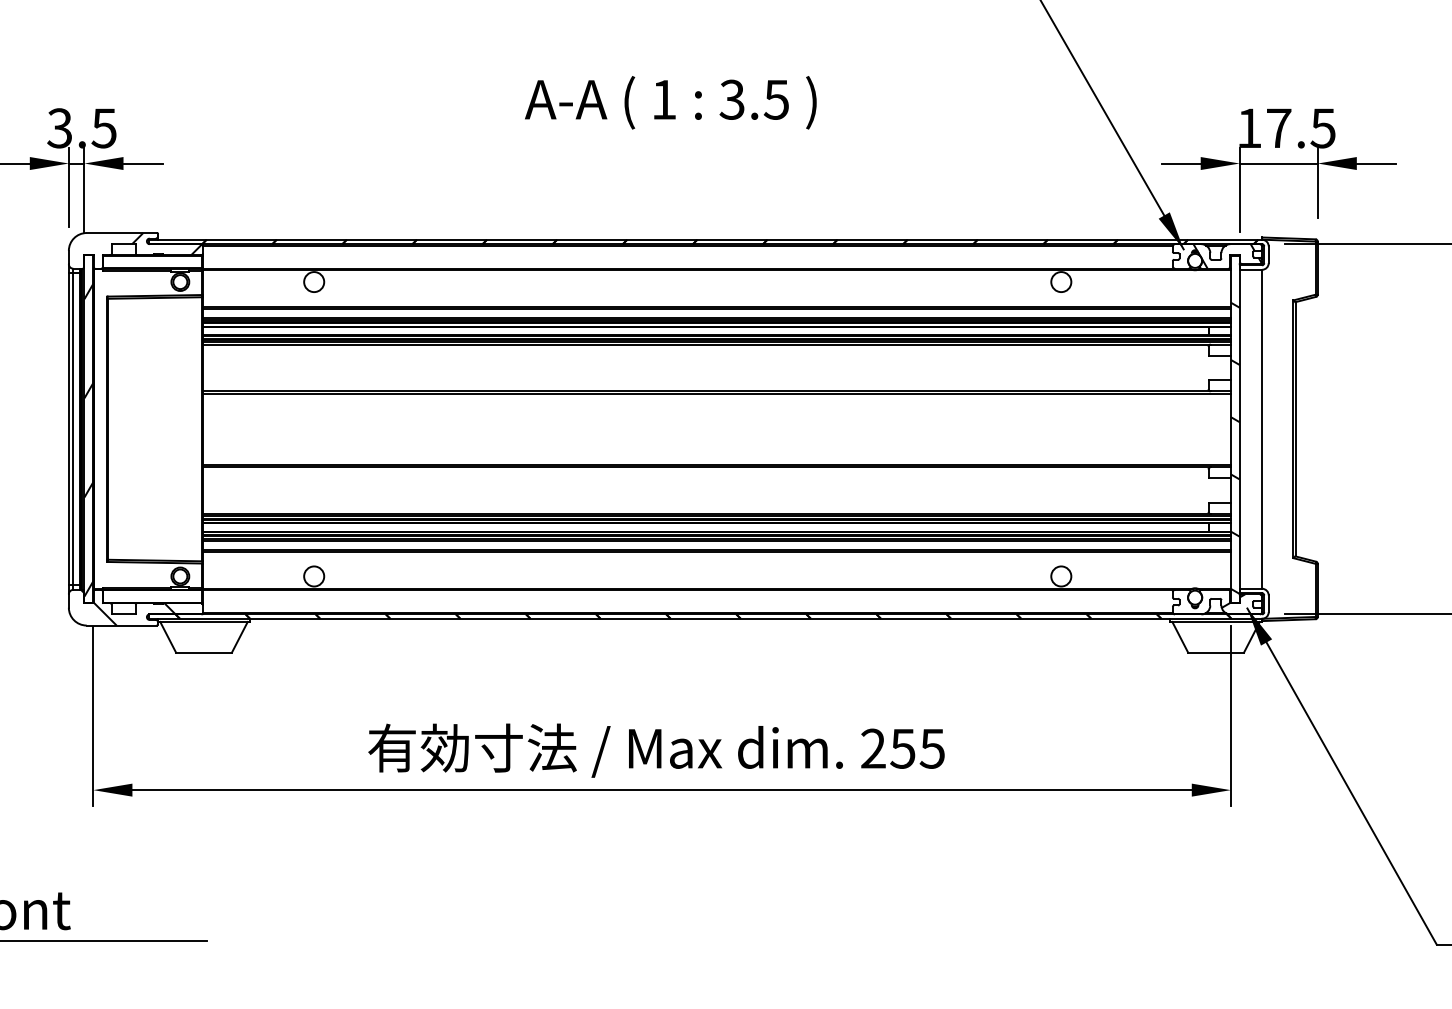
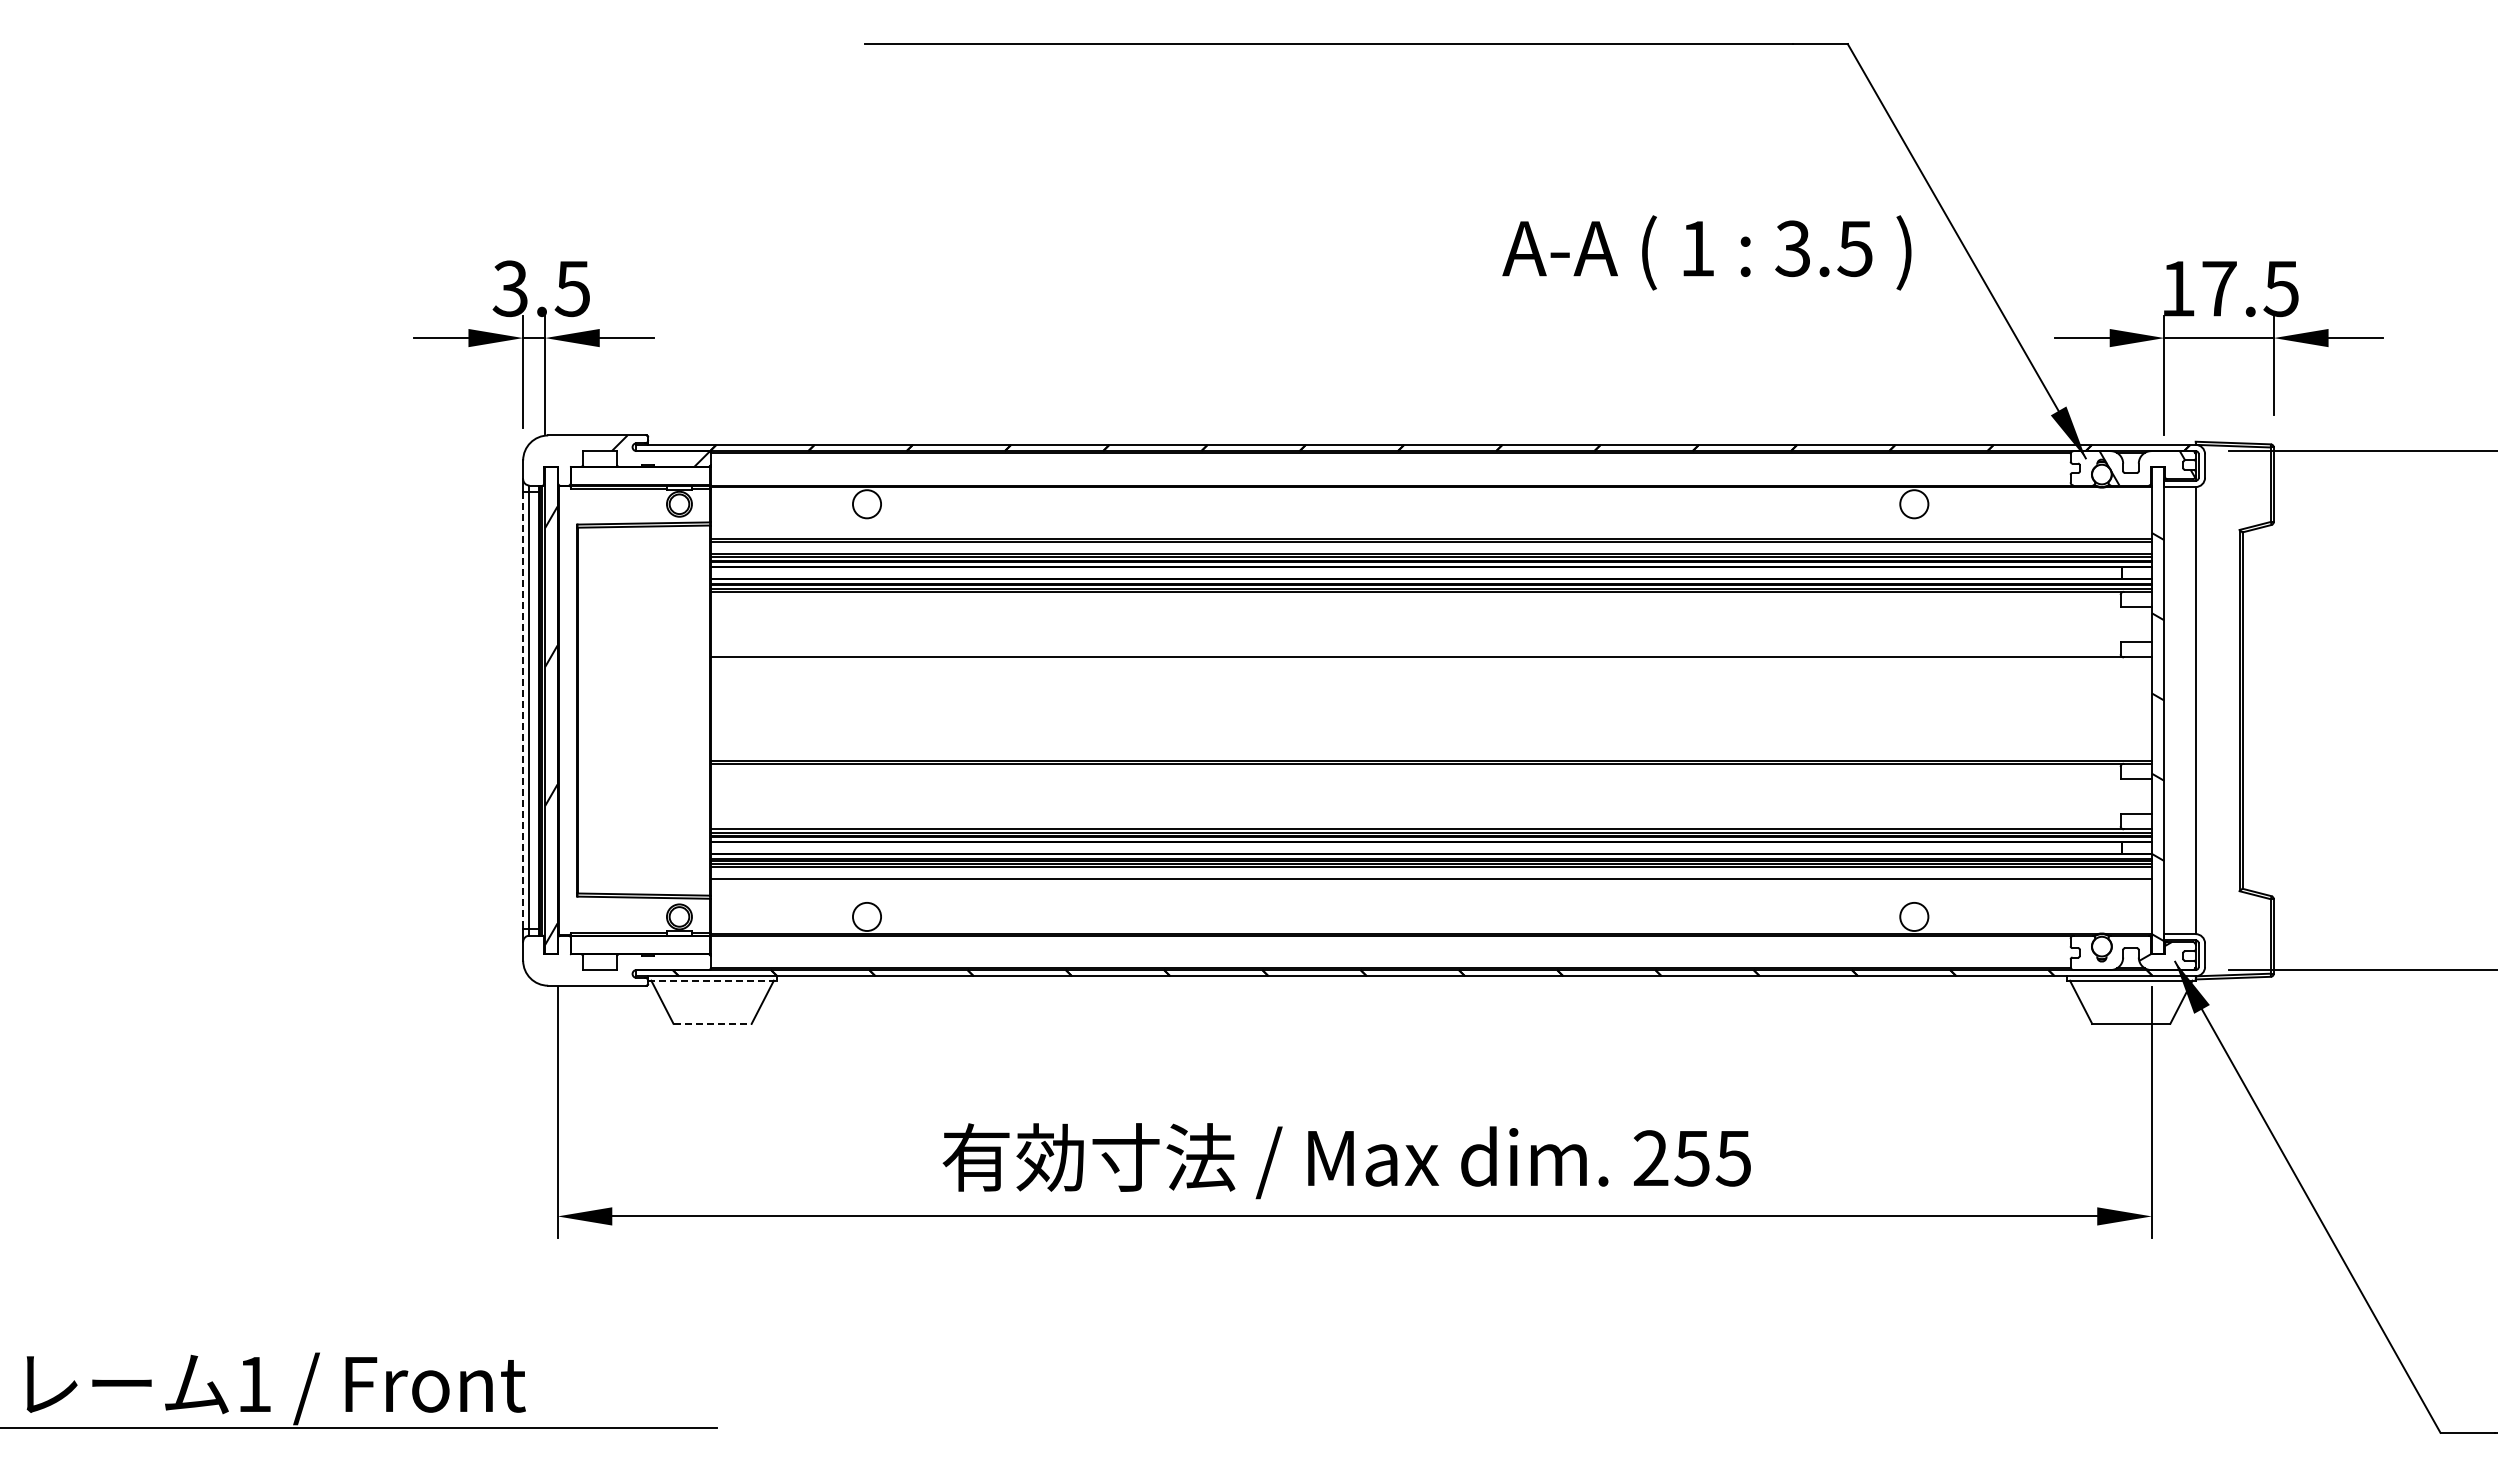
text: (670, 102) -> (1706, 252), moved
line: (716, 393) -> (1430, 660), removed
line: (69, 429) -> (523, 710), solid -> dashed
line: (716, 551) -> (1430, 882), removed
hatch: (128, 607) -> (606, 960), removed
line: (204, 621) -> (713, 980), solid -> dashed
line: (204, 652) -> (713, 1023), solid -> dashed

